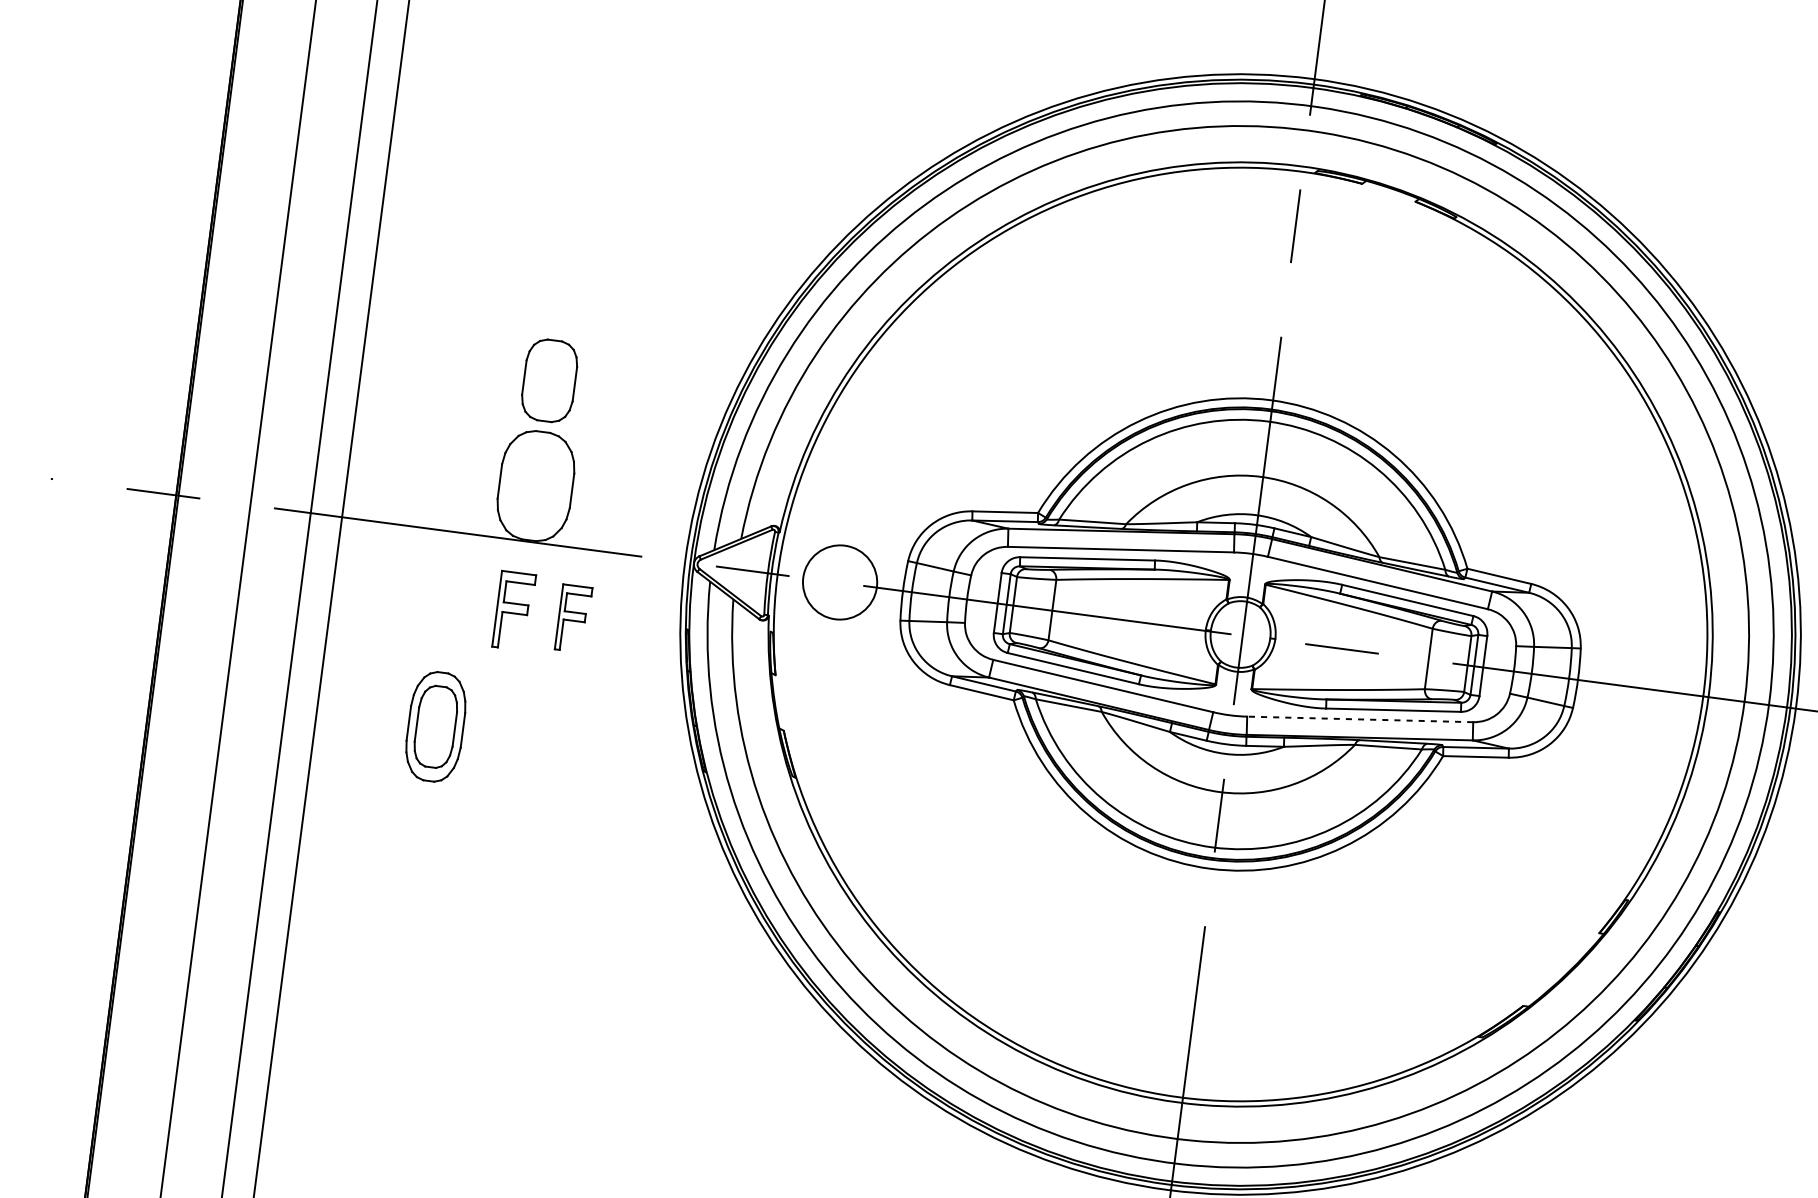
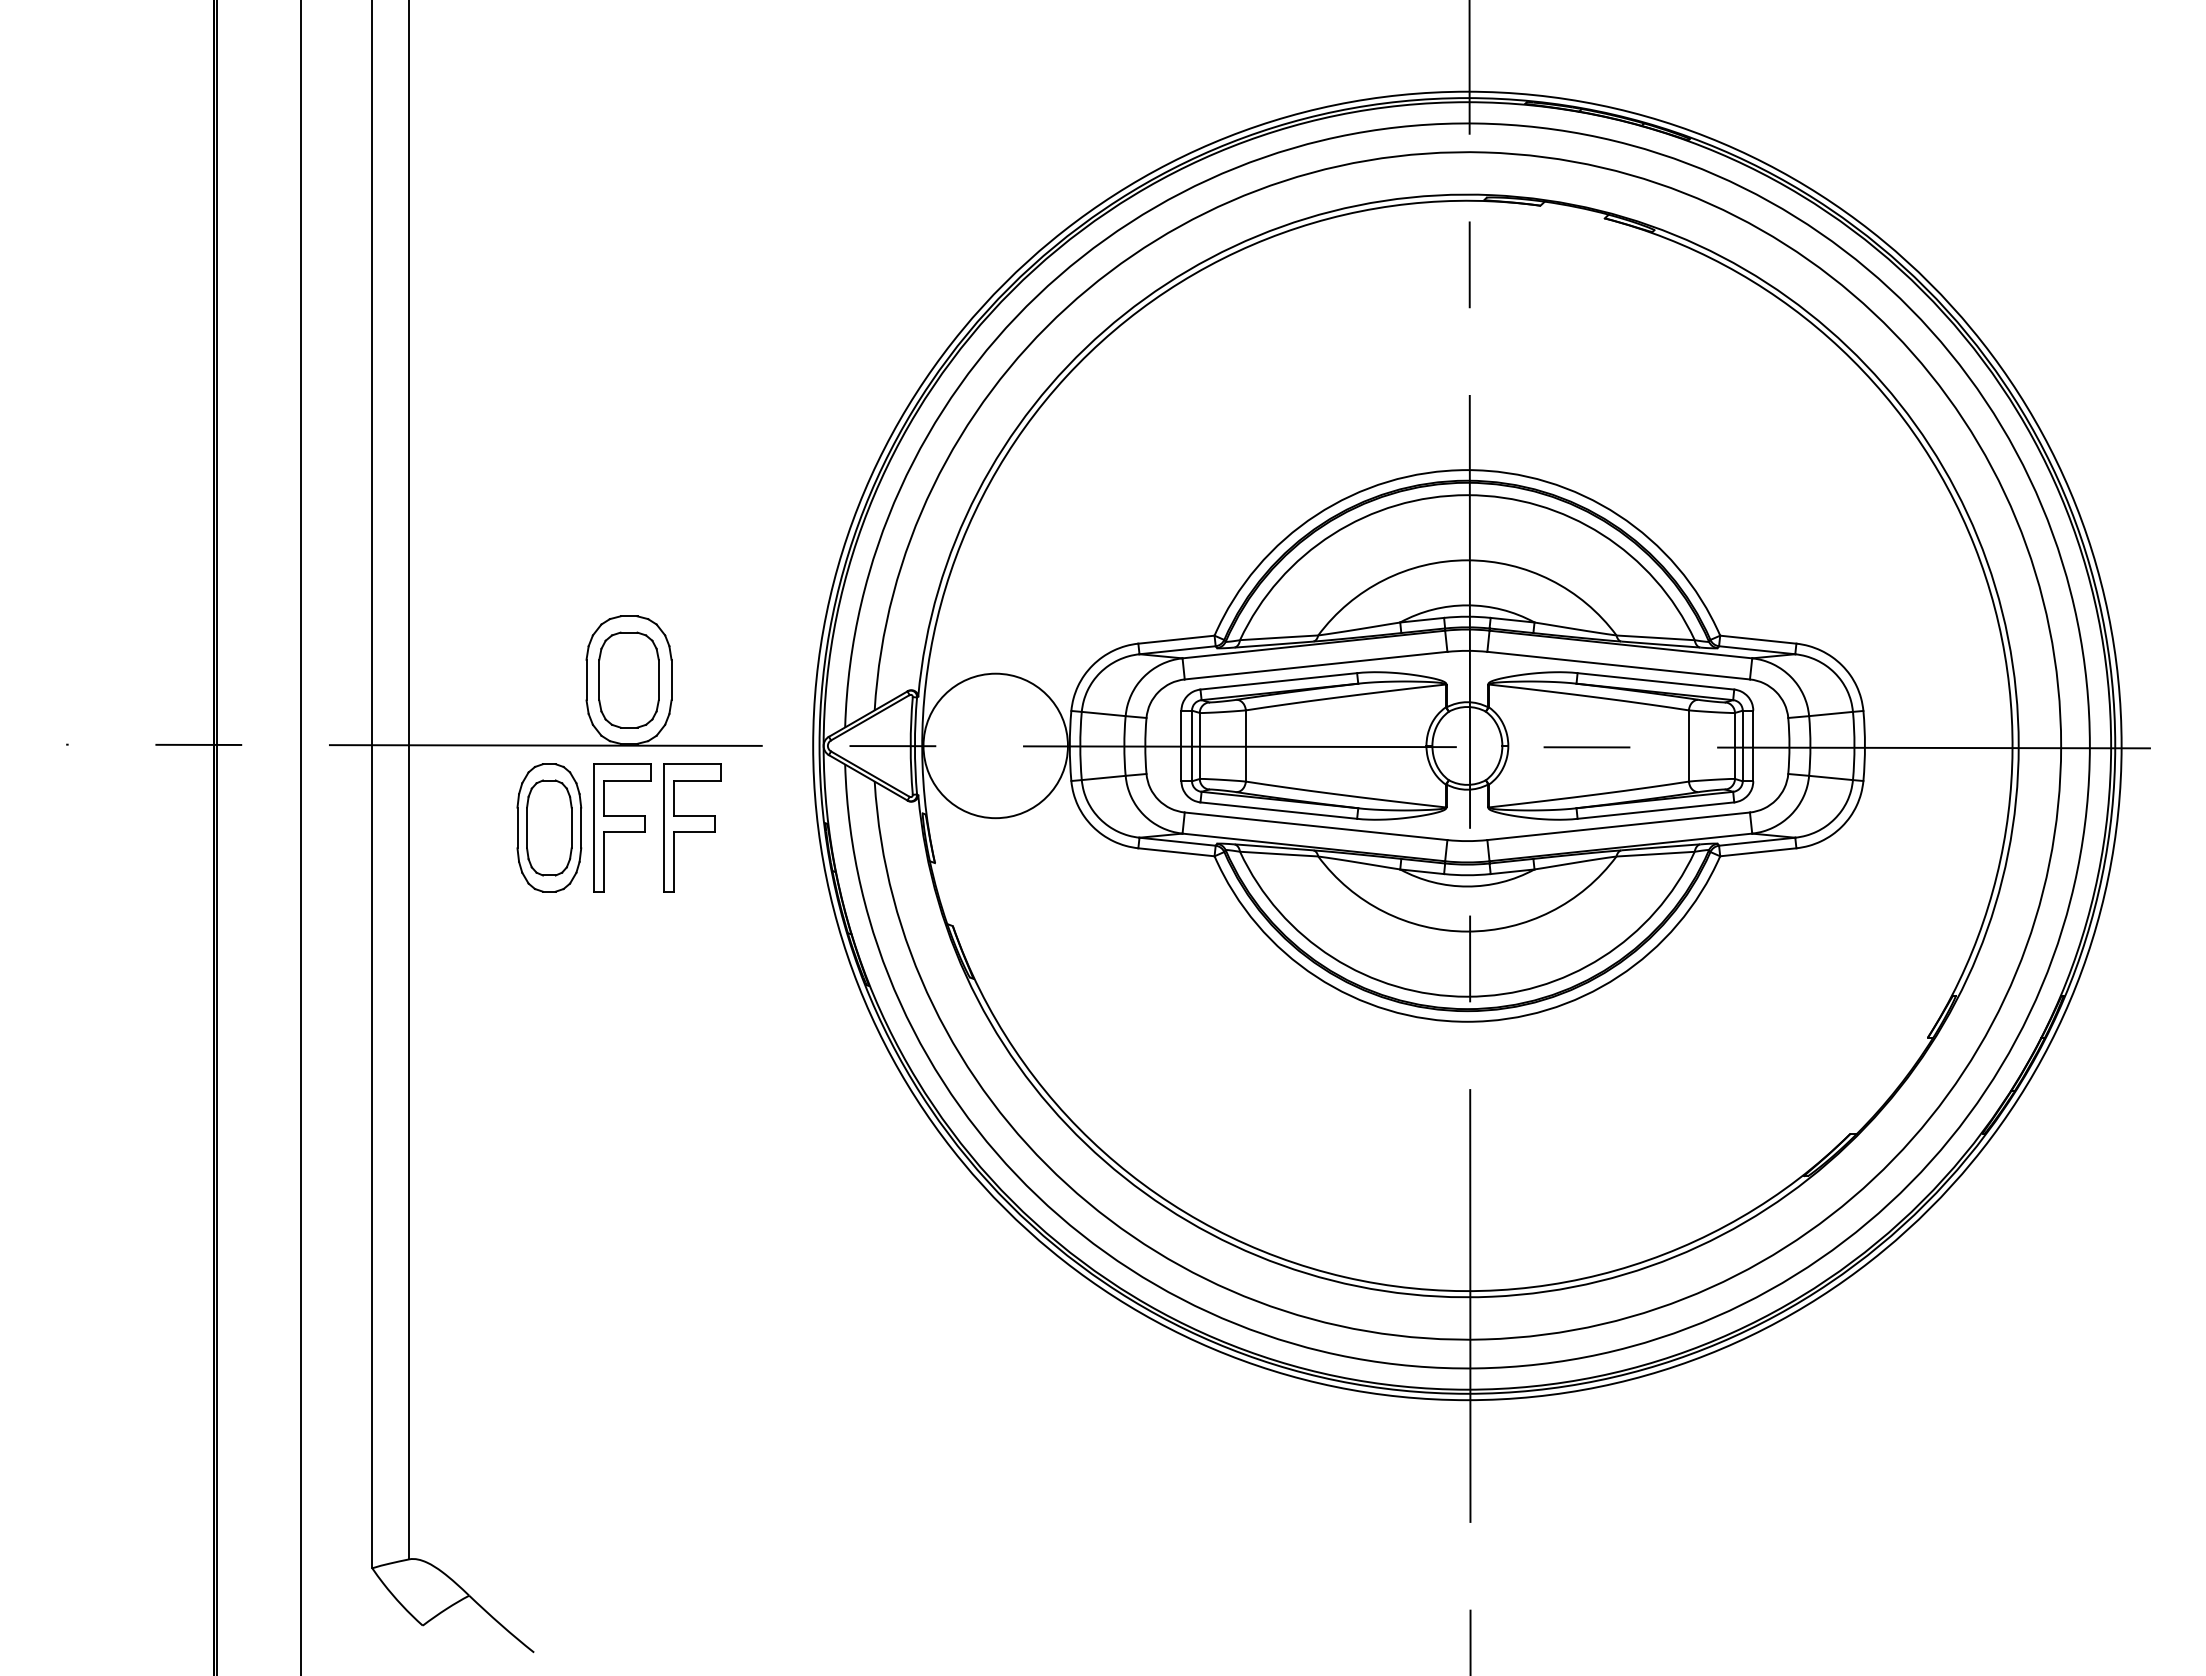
part: (549, 380) -> (628, 679), moved
circle: (839, 582) -> (995, 745), size x1.67
part: (514, 610) -> (622, 827), size x1.43
part: (573, 618) -> (692, 827), size x1.67
line: (1360, 719) -> (1618, 826), dashed -> solid
part: (436, 726) -> (549, 827), moved

